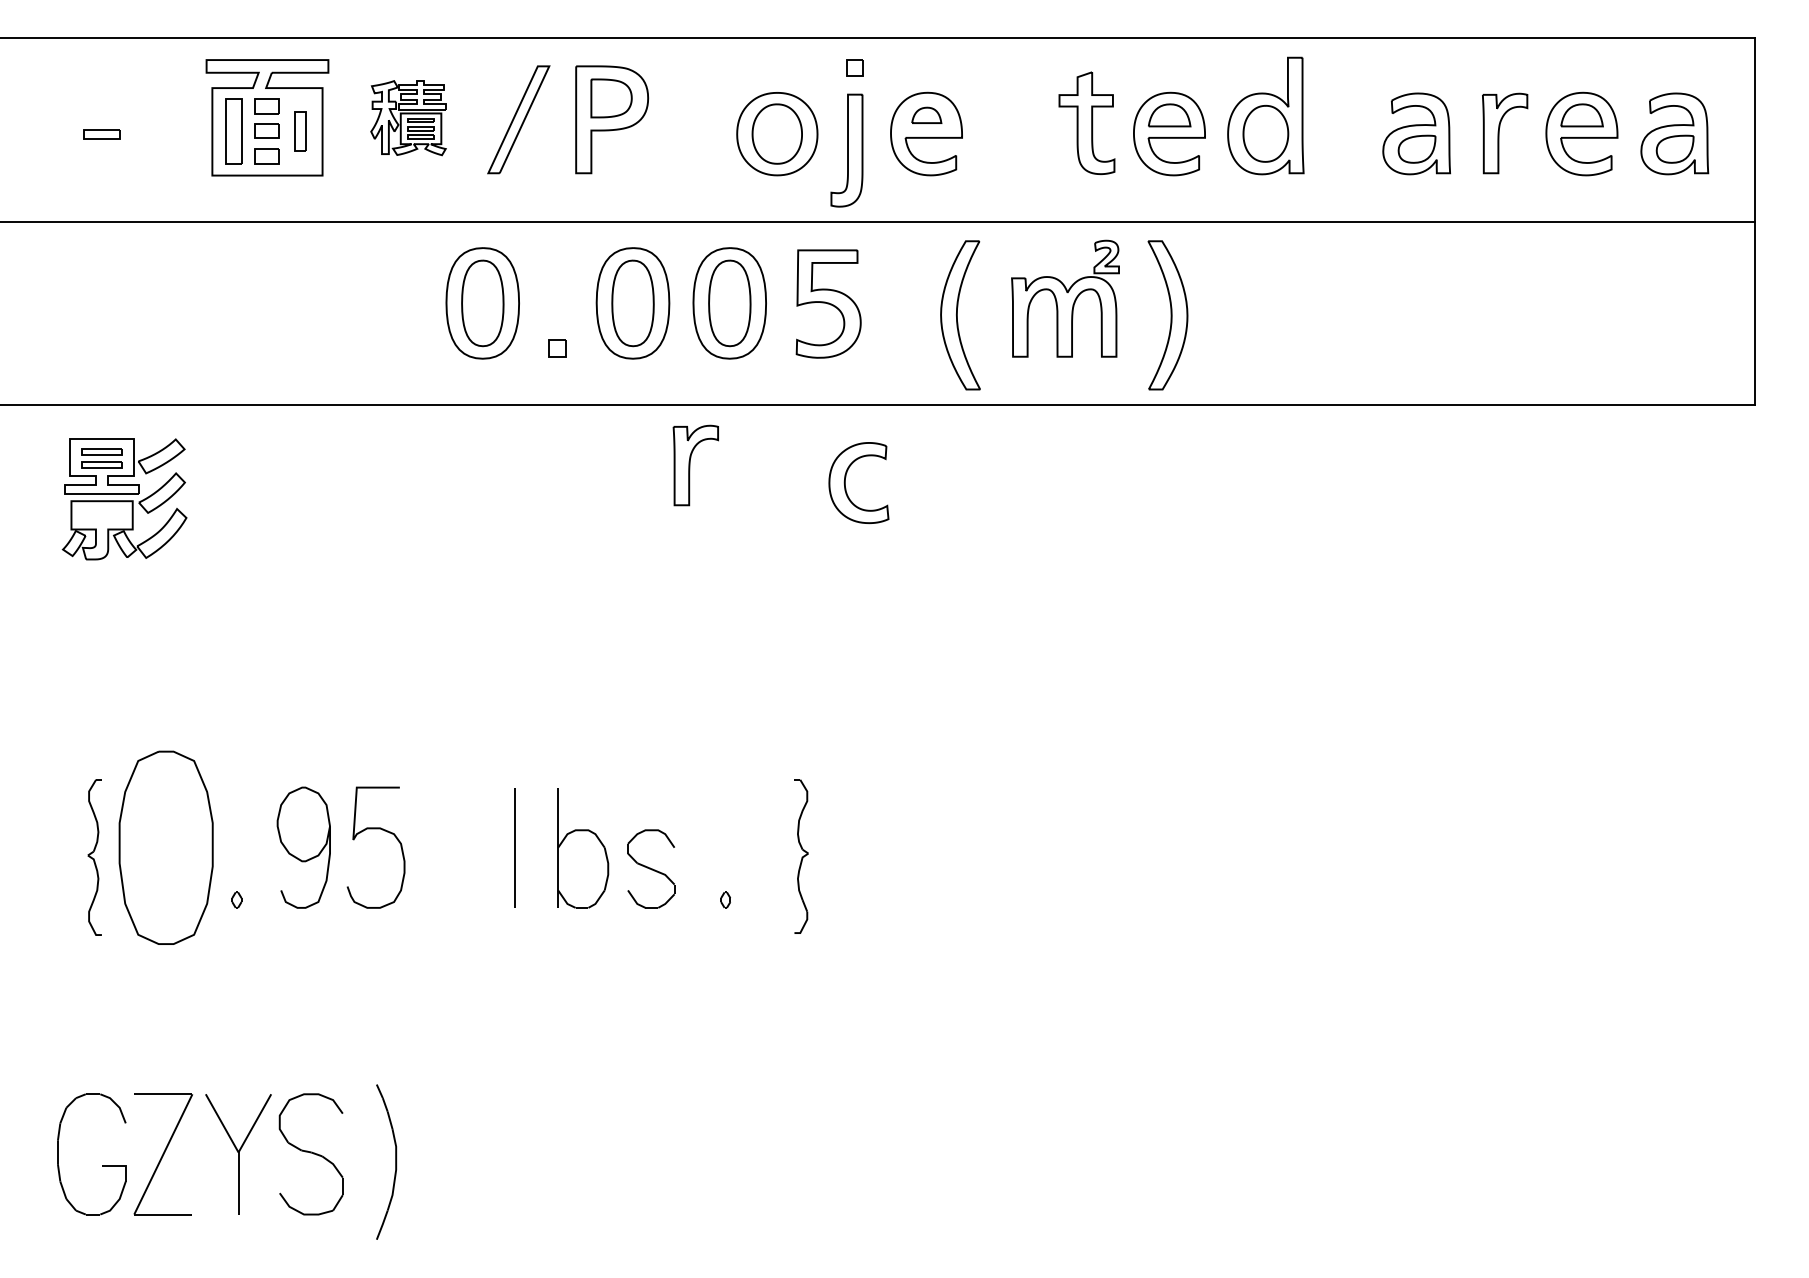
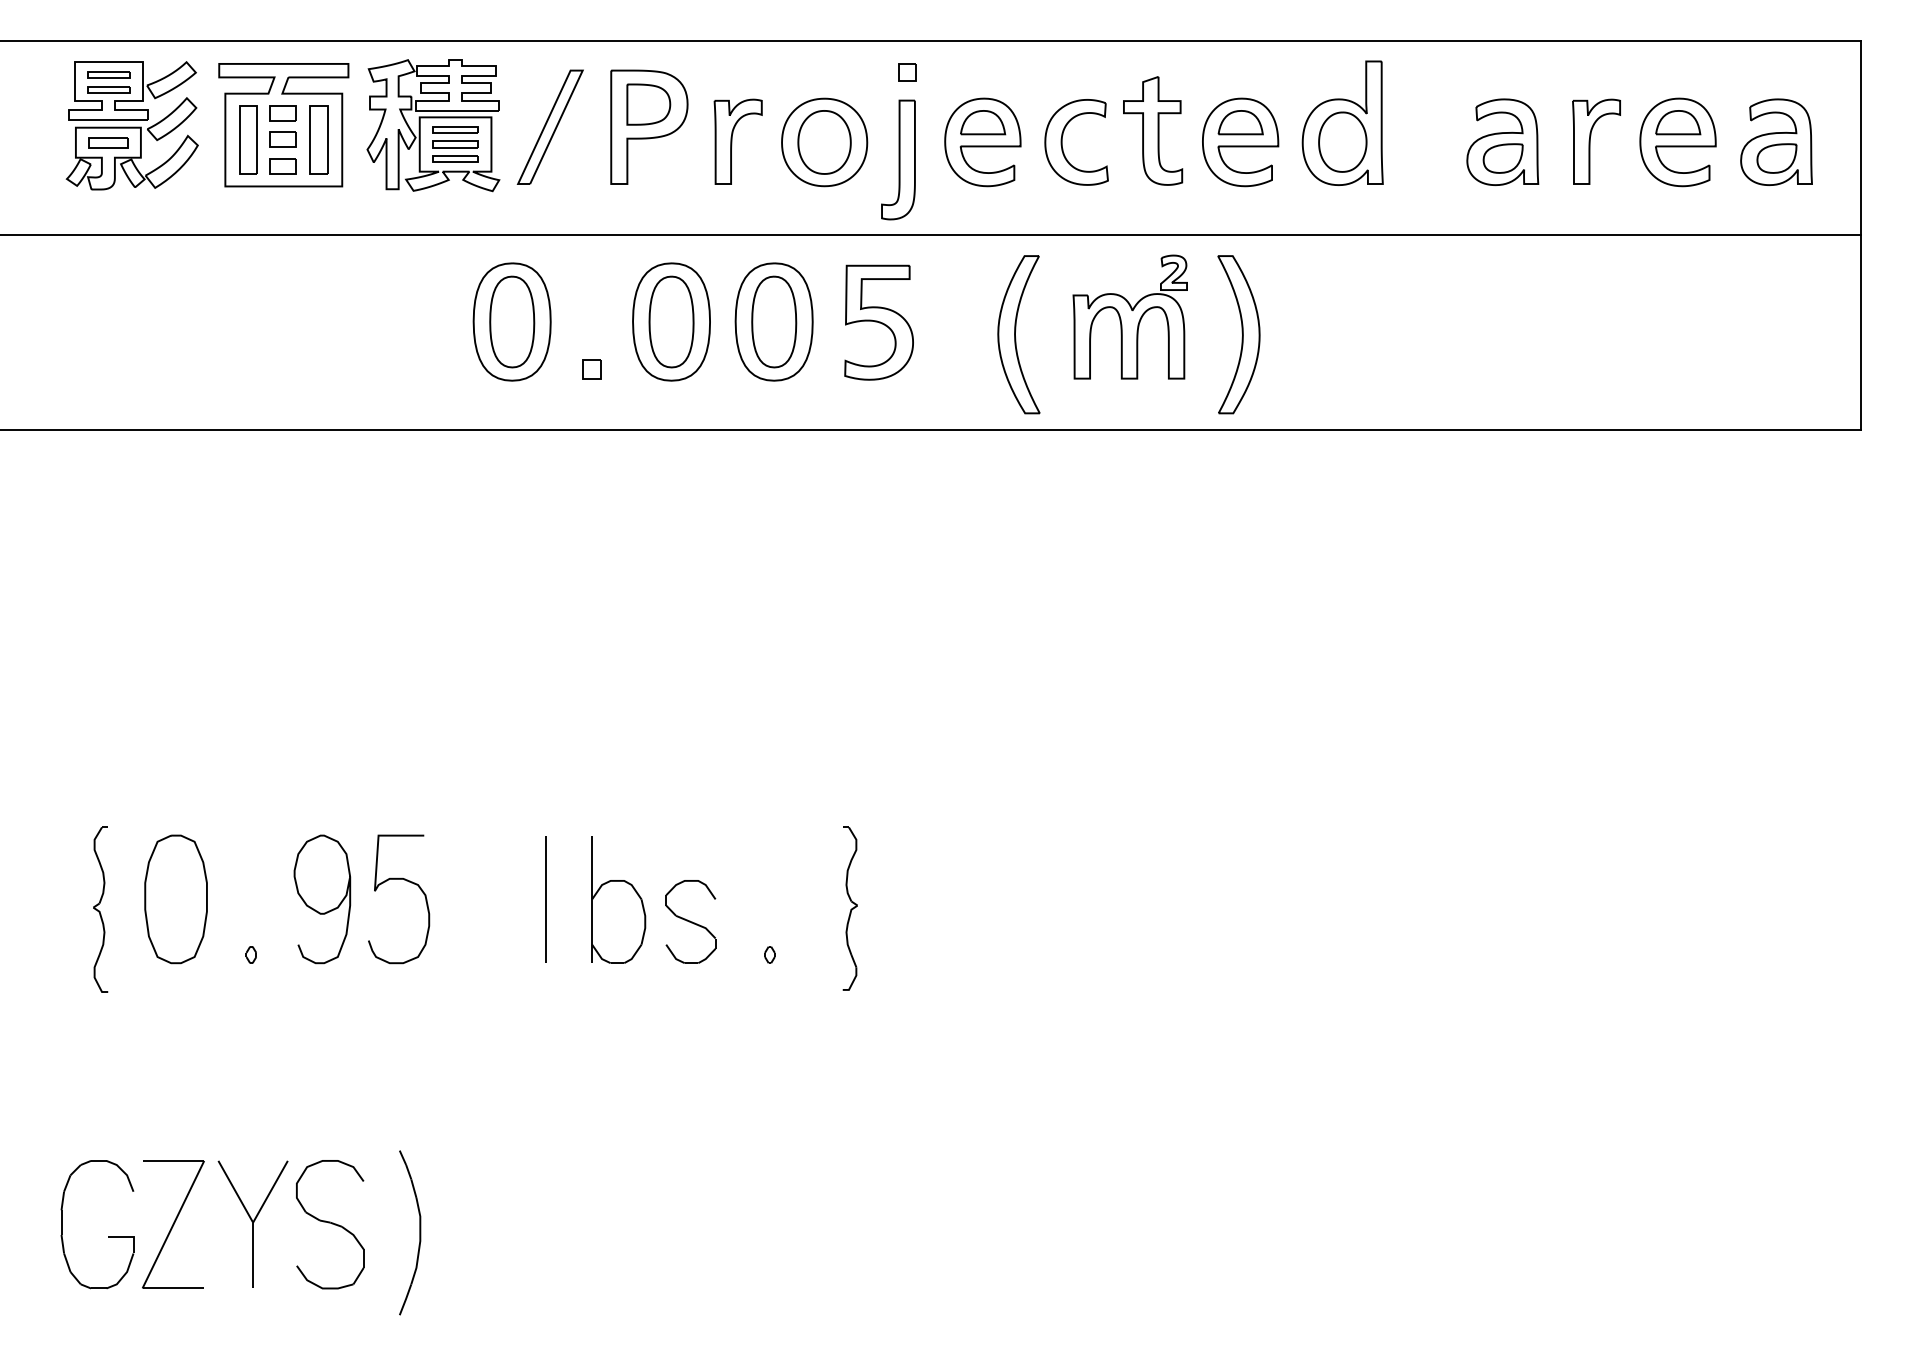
part: (926, 115) -> (982, 122), size x1.43
part: (408, 117) -> (433, 124), size x1.67
part: (300, 131) -> (318, 139), size x1.67
part: (695, 465) -> (737, 141), moved
part: (846, 477) -> (1063, 136), moved
part: (124, 499) -> (132, 125), moved
part: (165, 847) -> (175, 899), size x0.62

